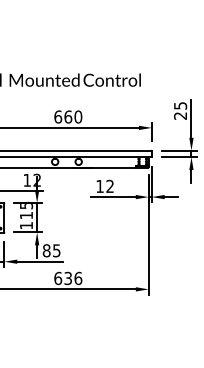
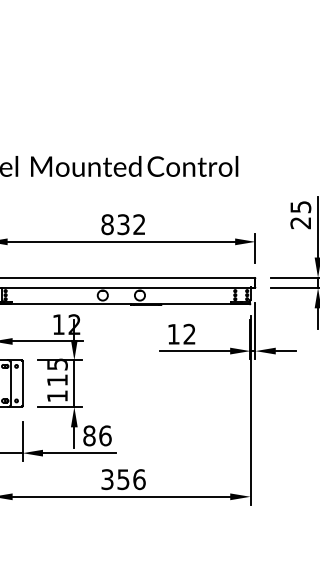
text: (68, 116) -> (123, 223), 660 -> 832
text: (56, 250) -> (104, 435), 85 -> 86
text: (62, 277) -> (114, 478), 636 -> 356

